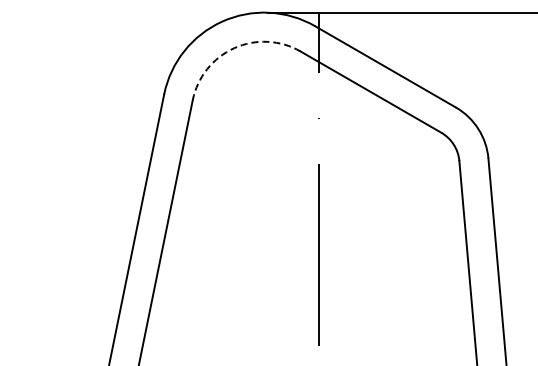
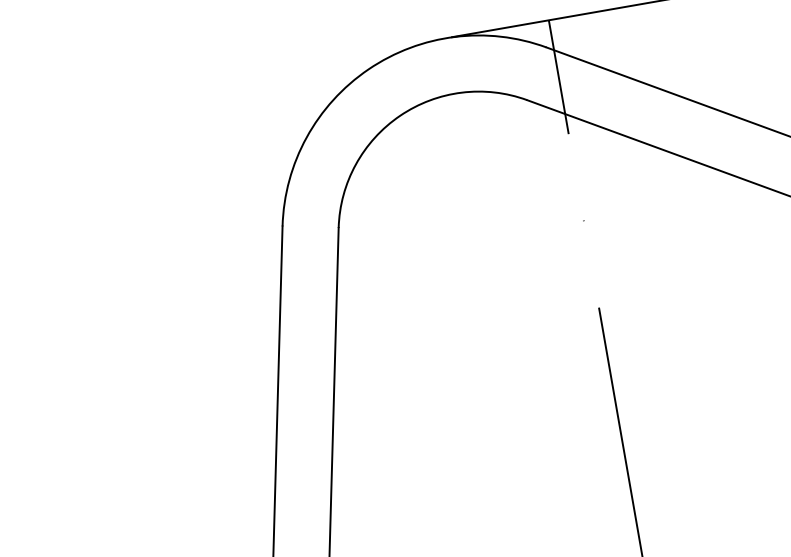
arc: (234, 48) -> (400, 116), dashed -> solid

